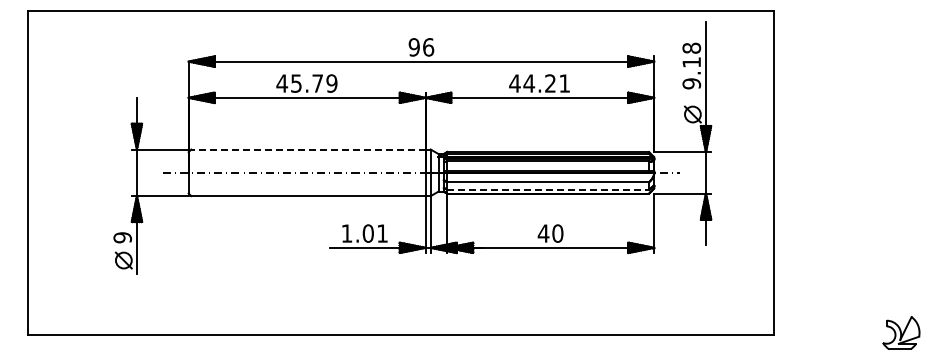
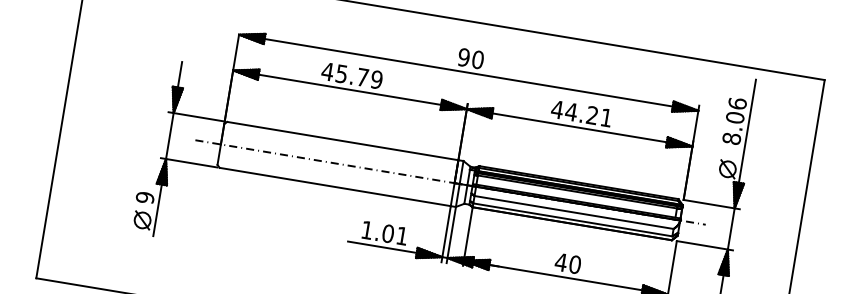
text: (428, 47) -> (477, 59), 96 -> 90
text: (691, 65) -> (734, 120), 9.18 -> 8.06
line: (307, 149) -> (341, 140), dashed -> solid
line: (548, 189) -> (573, 219), dashed -> solid

